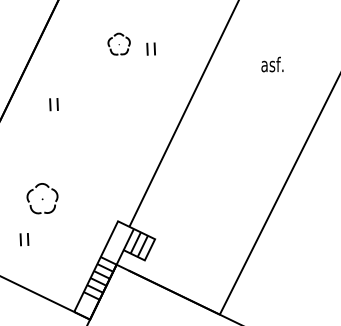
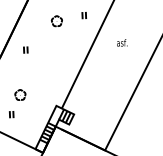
part: (149, 48) -> (83, 15), moved
text: (273, 63) -> (122, 42), moved
part: (42, 197) -> (20, 94), size x0.71

